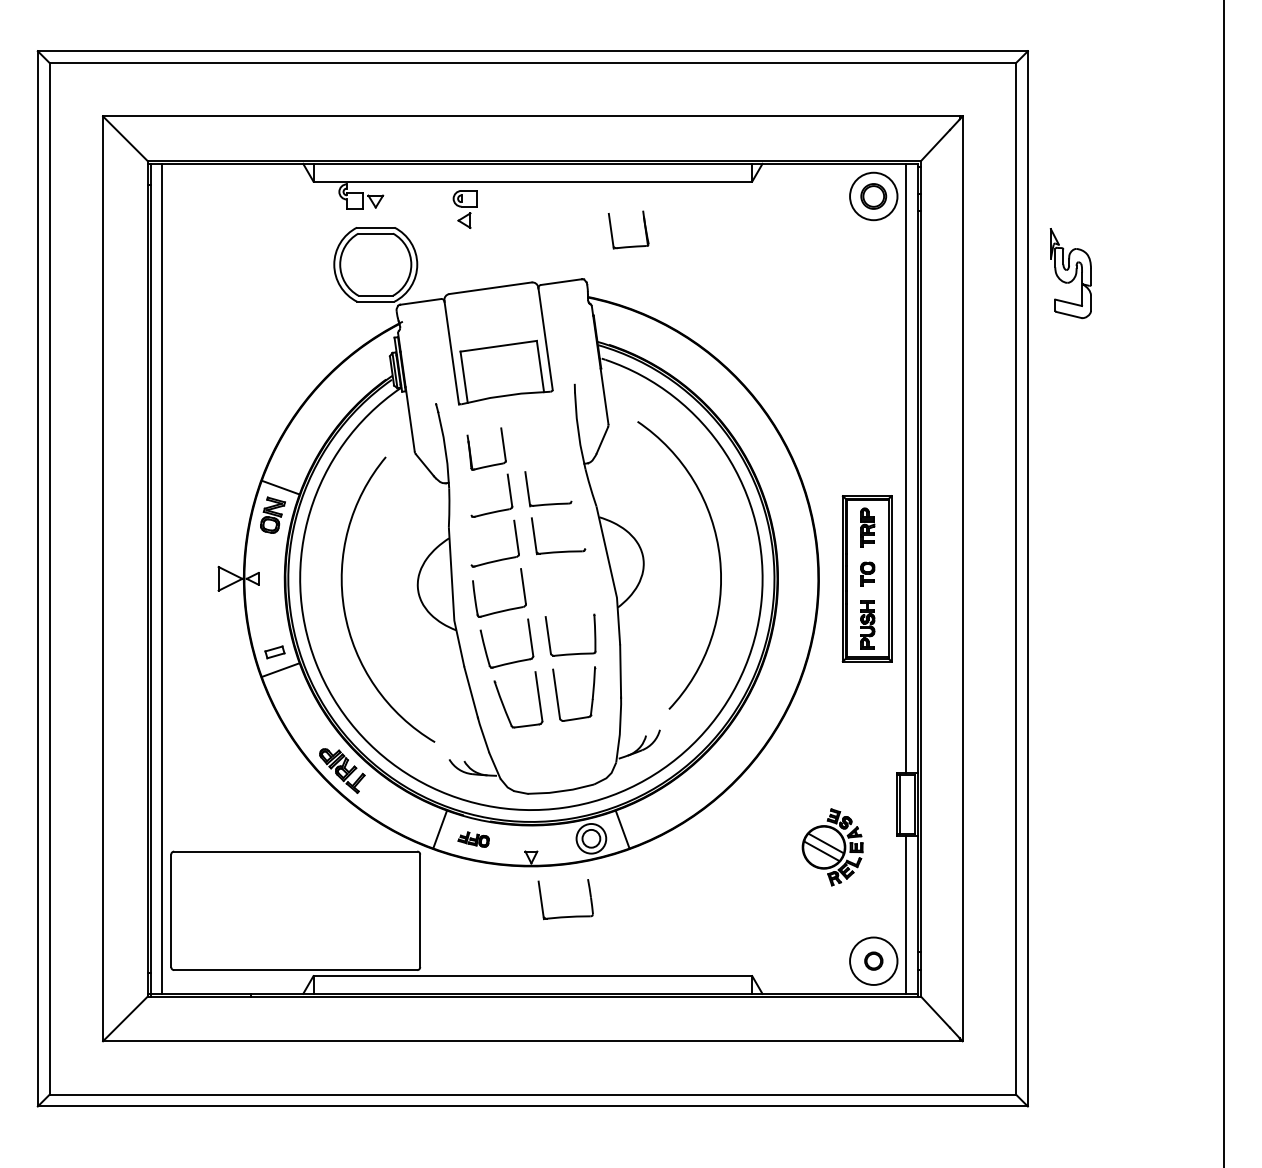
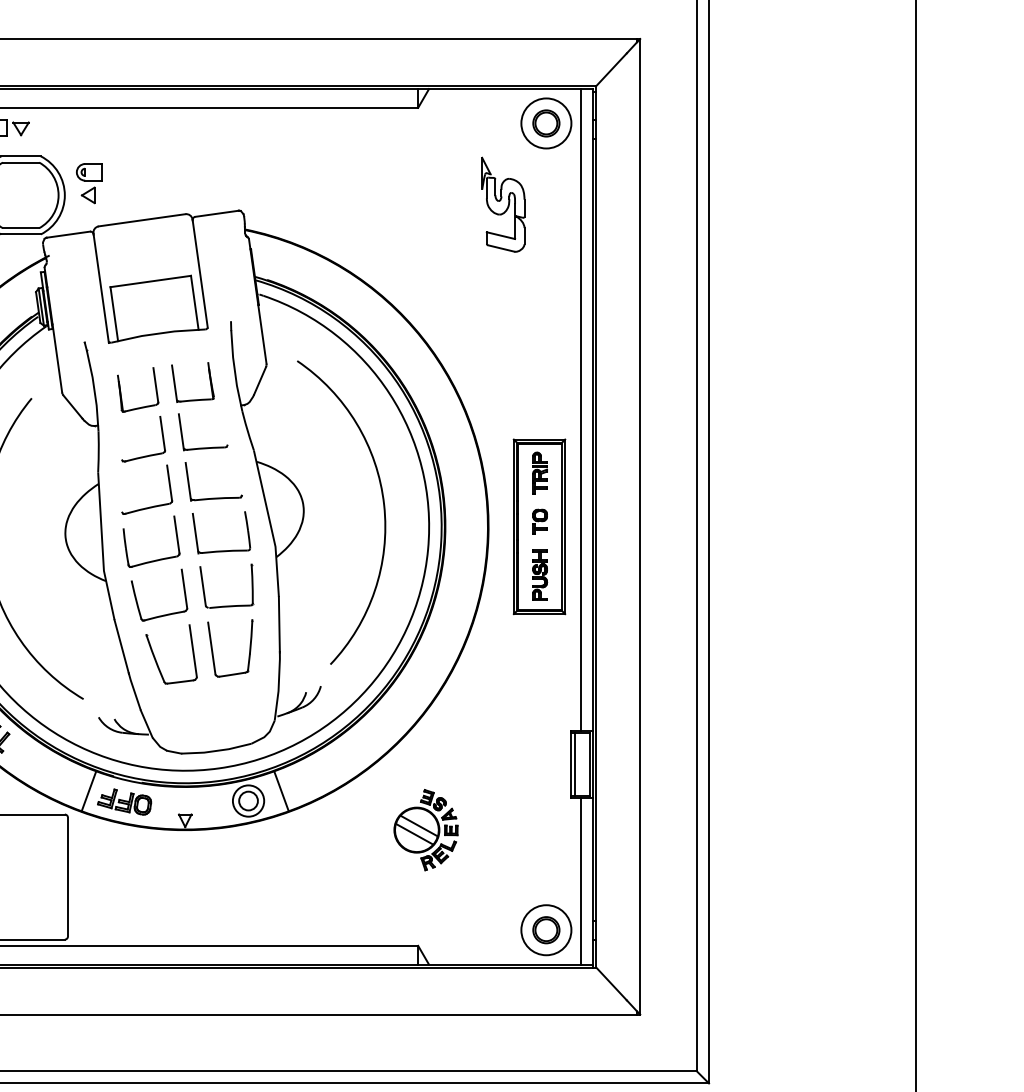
part: (464, 209) -> (88, 183), moved
part: (644, 229) -> (209, 381), moved
part: (1070, 273) -> (502, 204), moved
part: (473, 839) -> (124, 801), size x1.67
part: (832, 847) -> (425, 830), moved
part: (565, 916) -> (221, 550), moved
part: (873, 960) -> (546, 929), size x1.43

